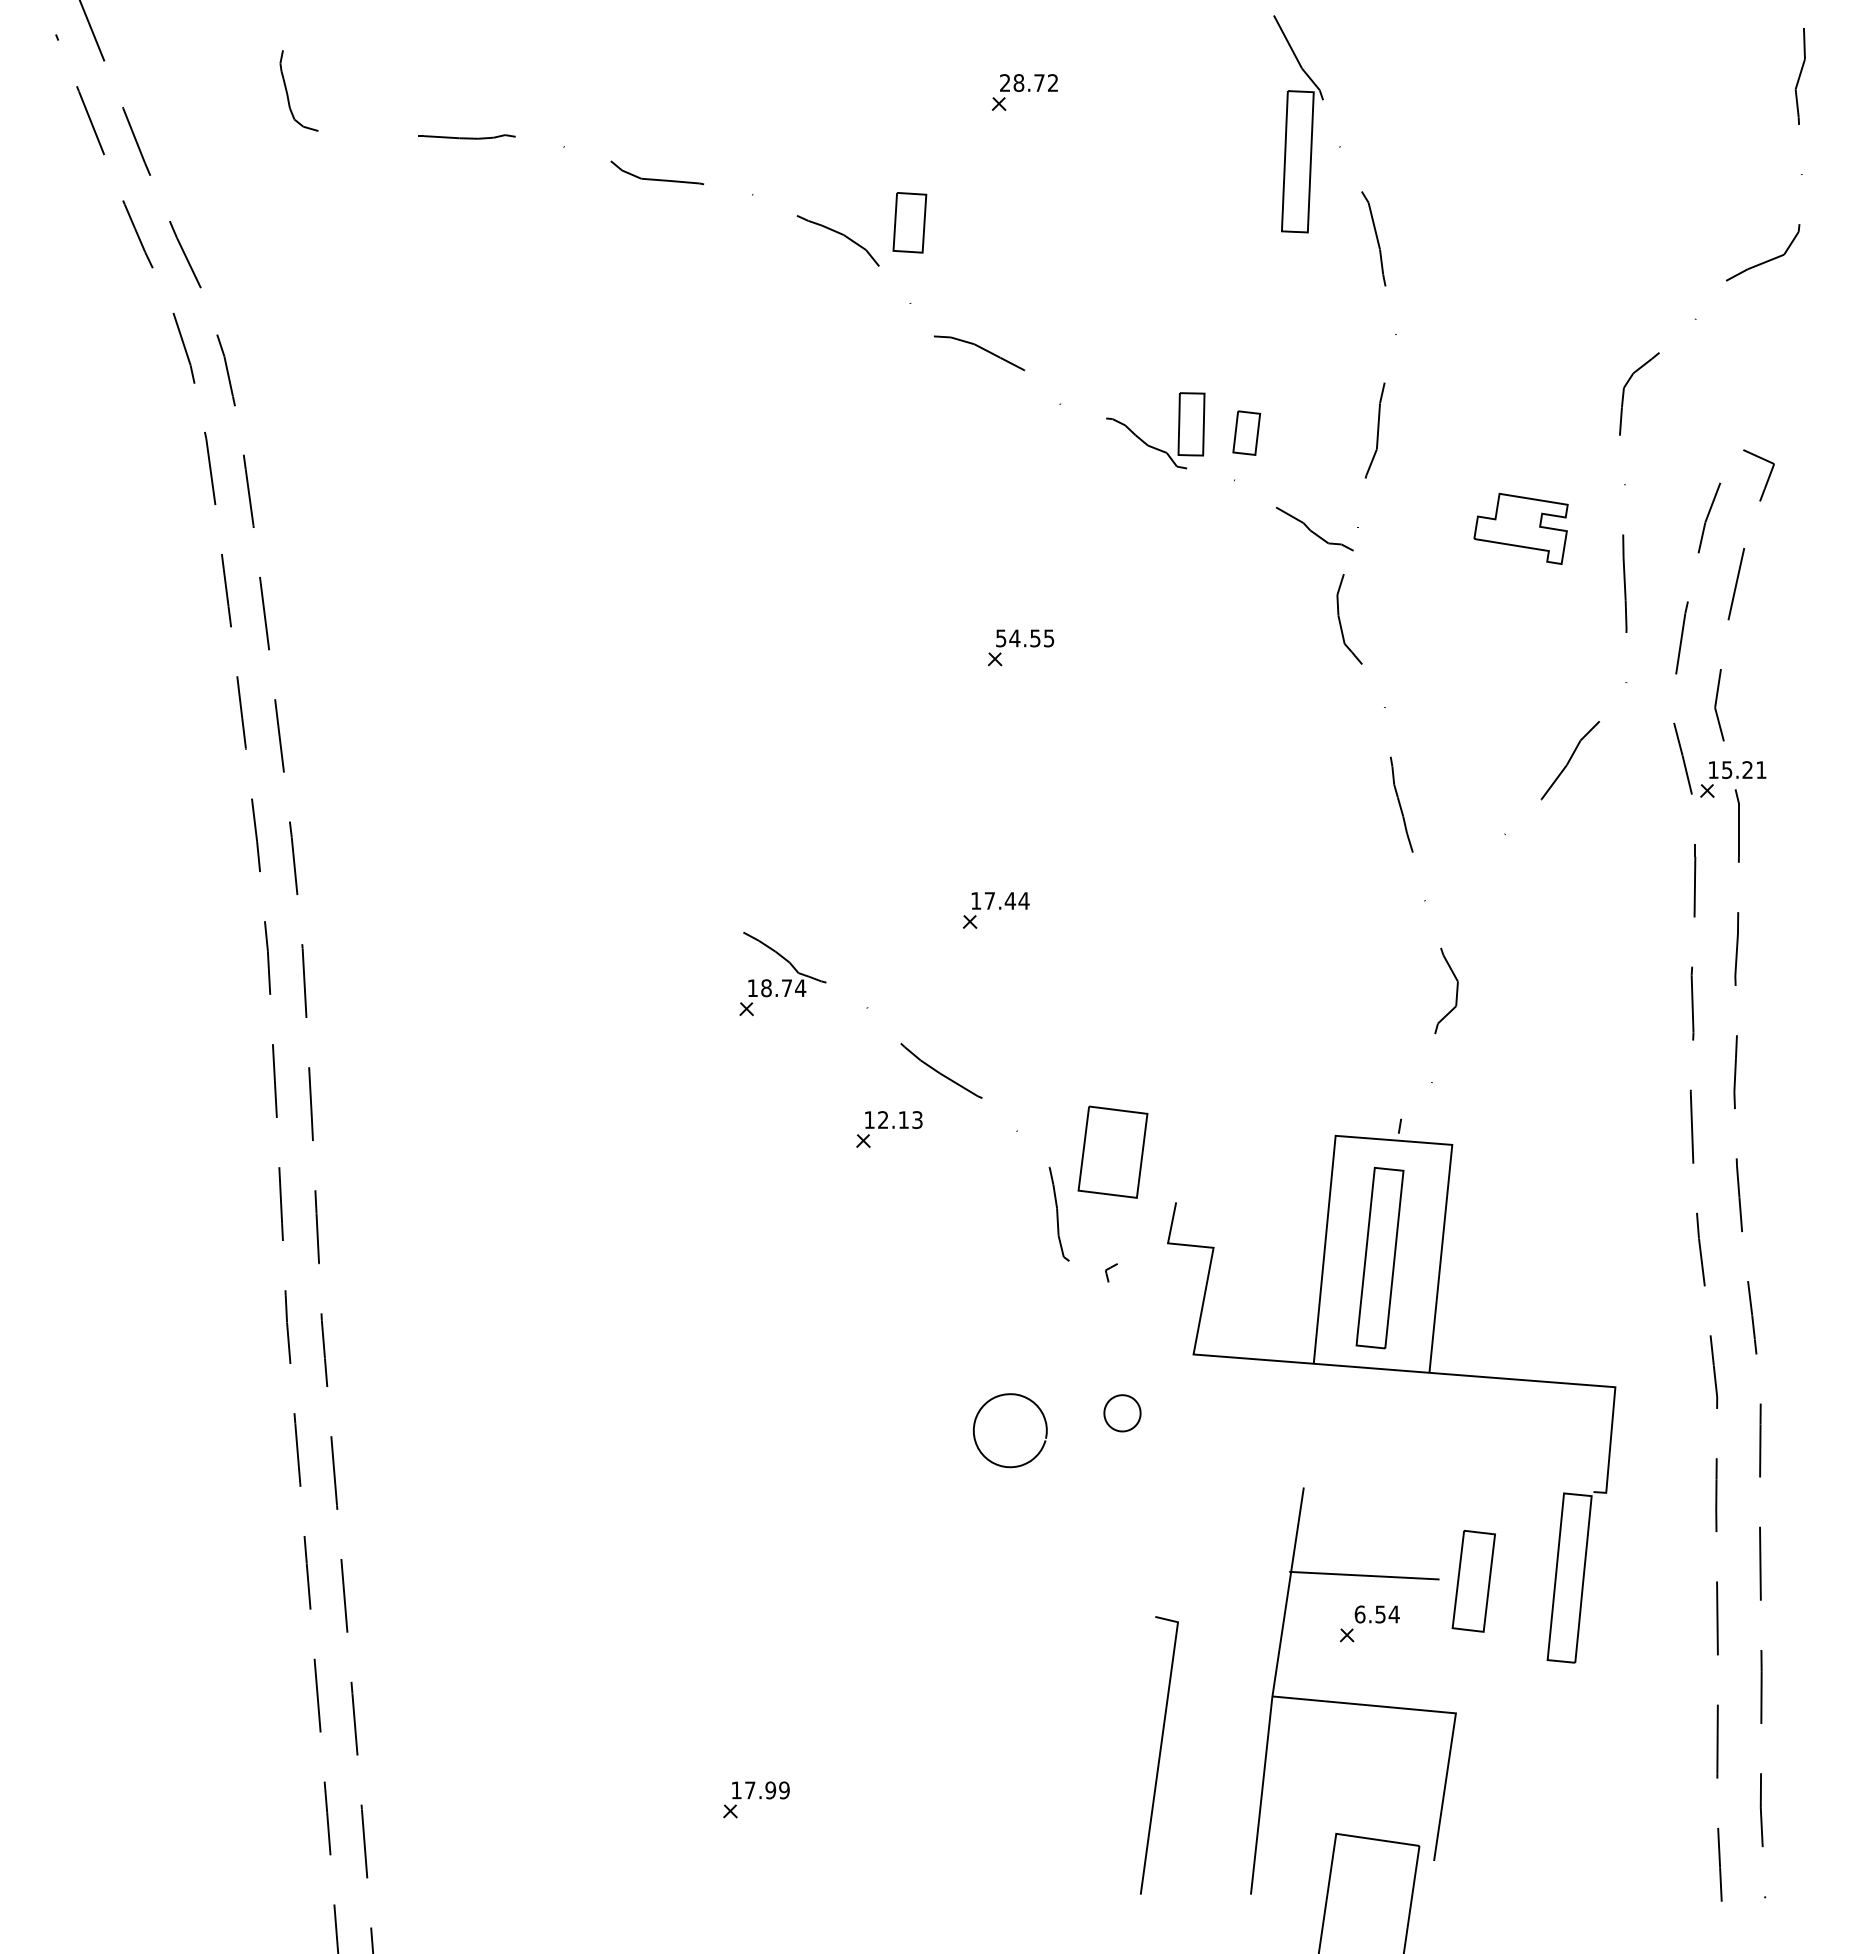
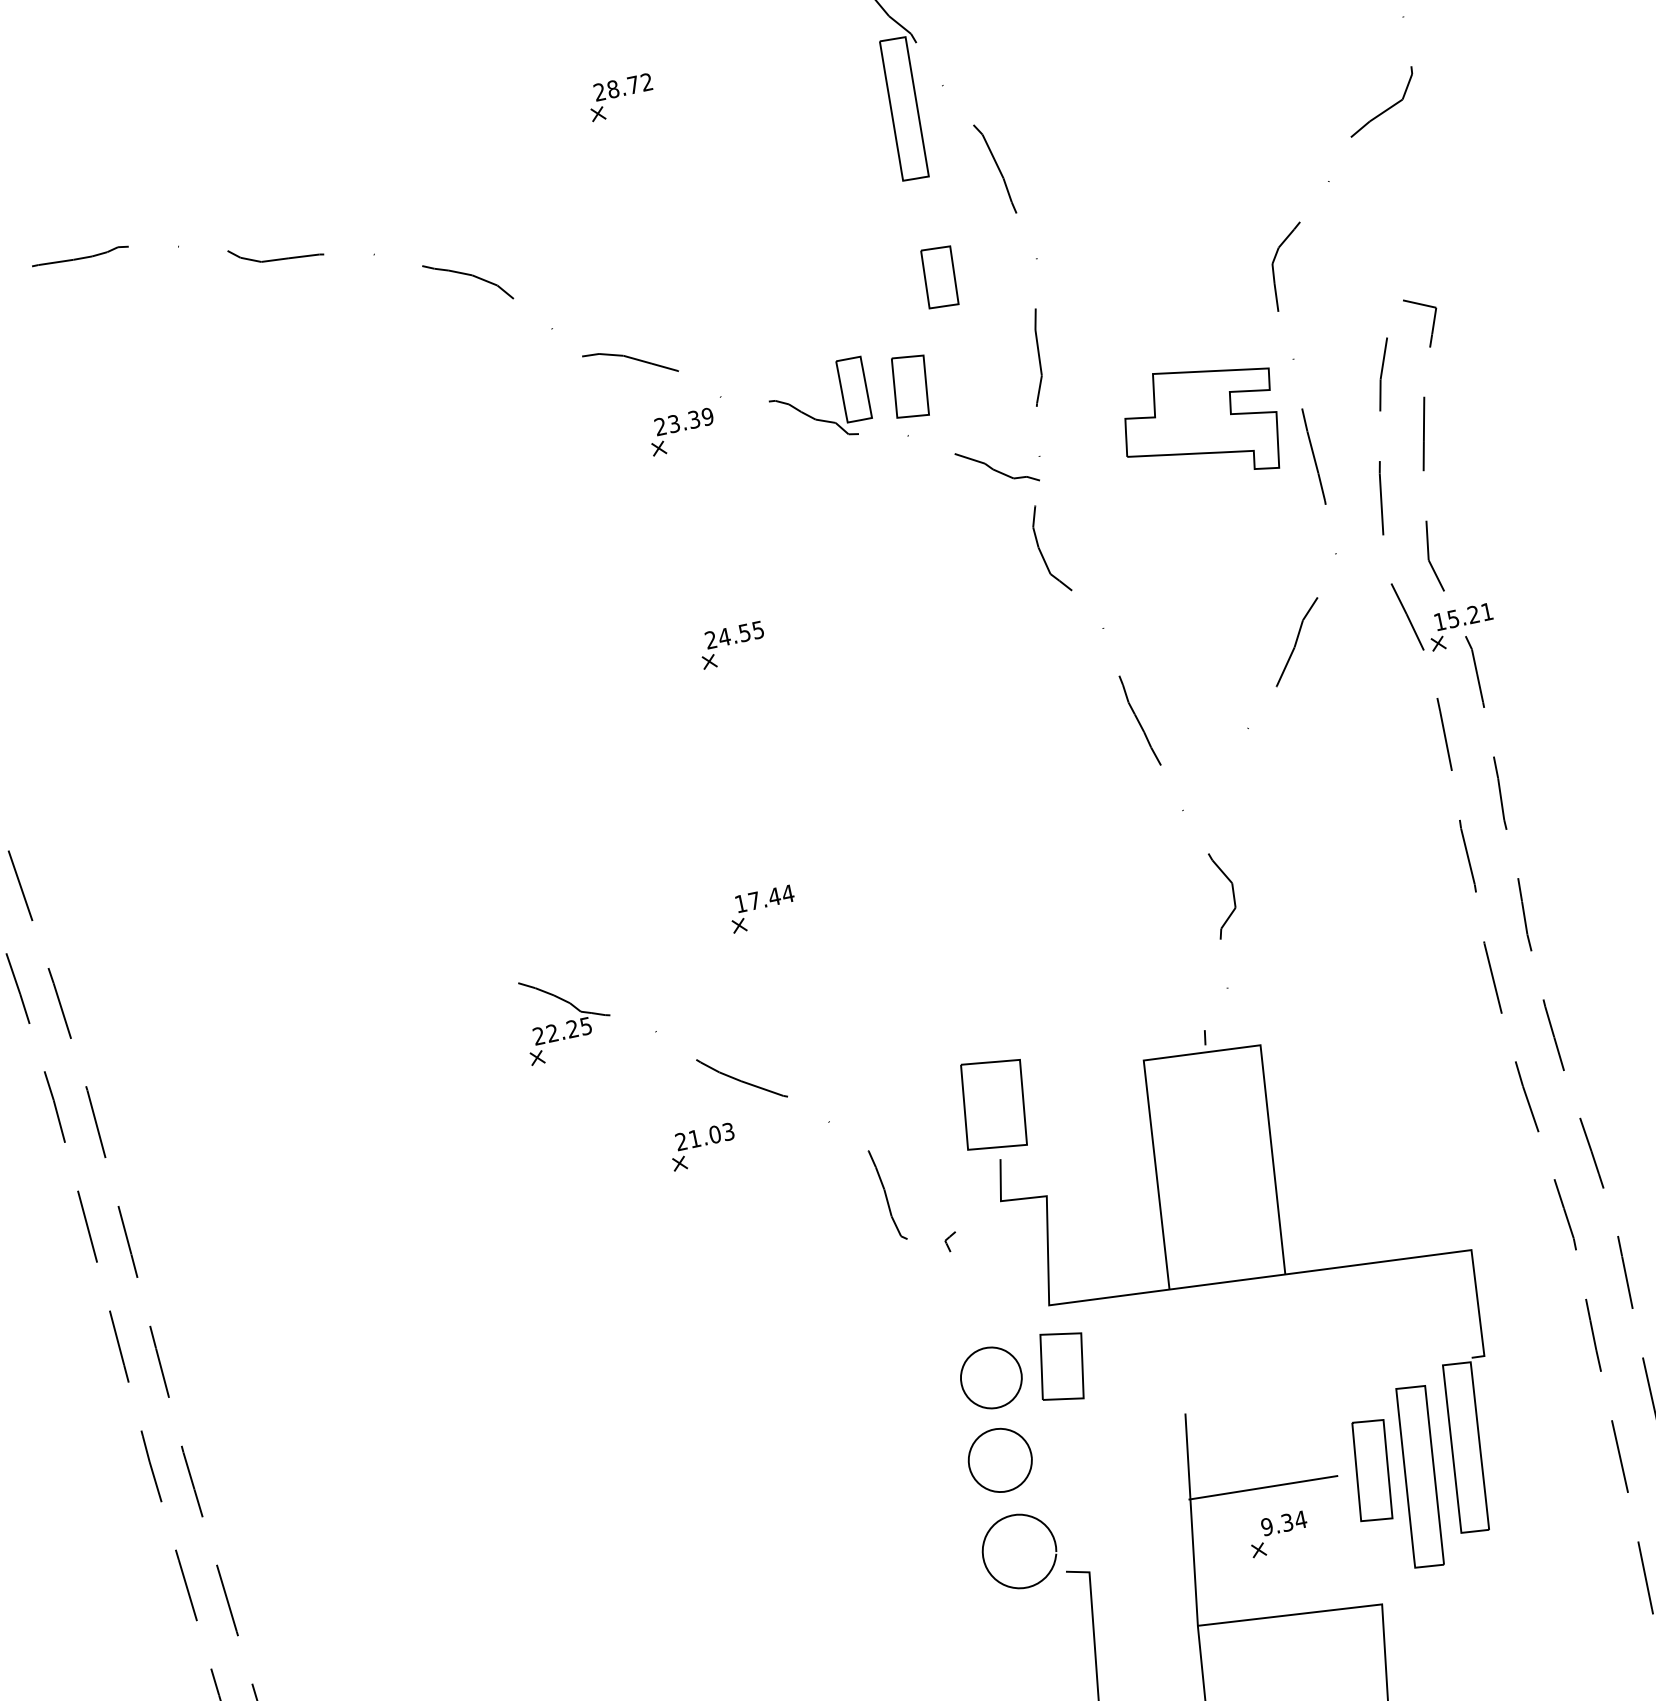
part: (909, 222) -> (939, 277), moved
part: (1015, 429) -> (681, 431), added
part: (1246, 433) -> (910, 387), size x1.43
part: (1520, 528) -> (1199, 423), size x1.67
text: (1001, 638) -> (711, 640), 54.55 -> 24.55
text: (776, 988) -> (562, 1031), 18.74 -> 22.25
text: (886, 1119) -> (697, 1137), 12.13 -> 21.03
part: (1112, 1151) -> (993, 1104), moved
part: (1379, 1257) -> (1419, 1476), moved
part: (1122, 1413) -> (991, 1378), size x1.67
part: (1193, 1416) -> (1062, 1366), added
curve: (975, 1425) -> (984, 1553), moved
part: (1114, 1495) -> (1000, 1460), added
text: (1369, 1614) -> (1276, 1524), 6.54 -> 9.34

